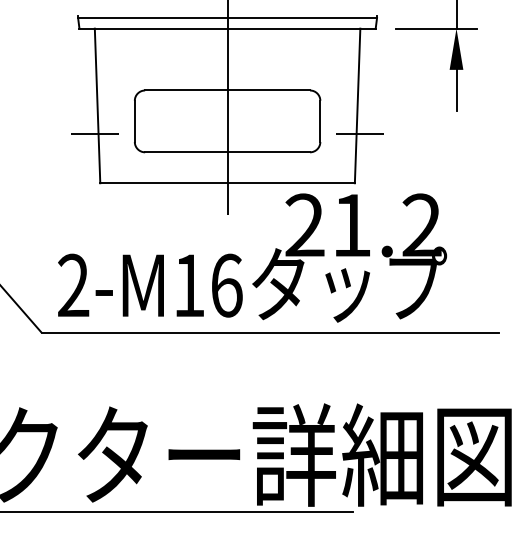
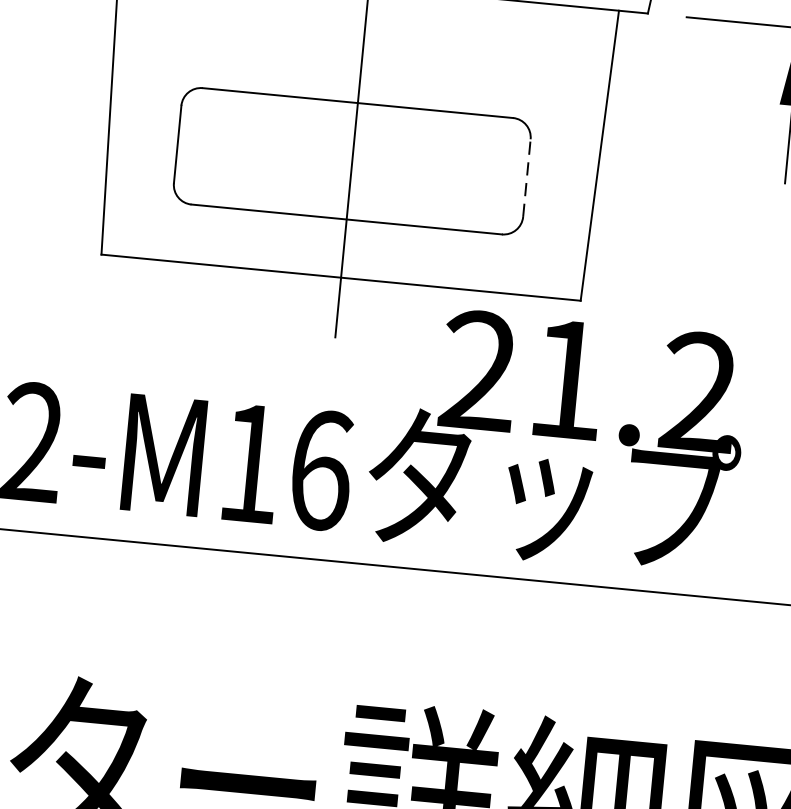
line: (320, 121) -> (527, 178), solid -> dashed
line: (95, 133) -> (101, 160), removed
line: (360, 133) -> (600, 208), removed

